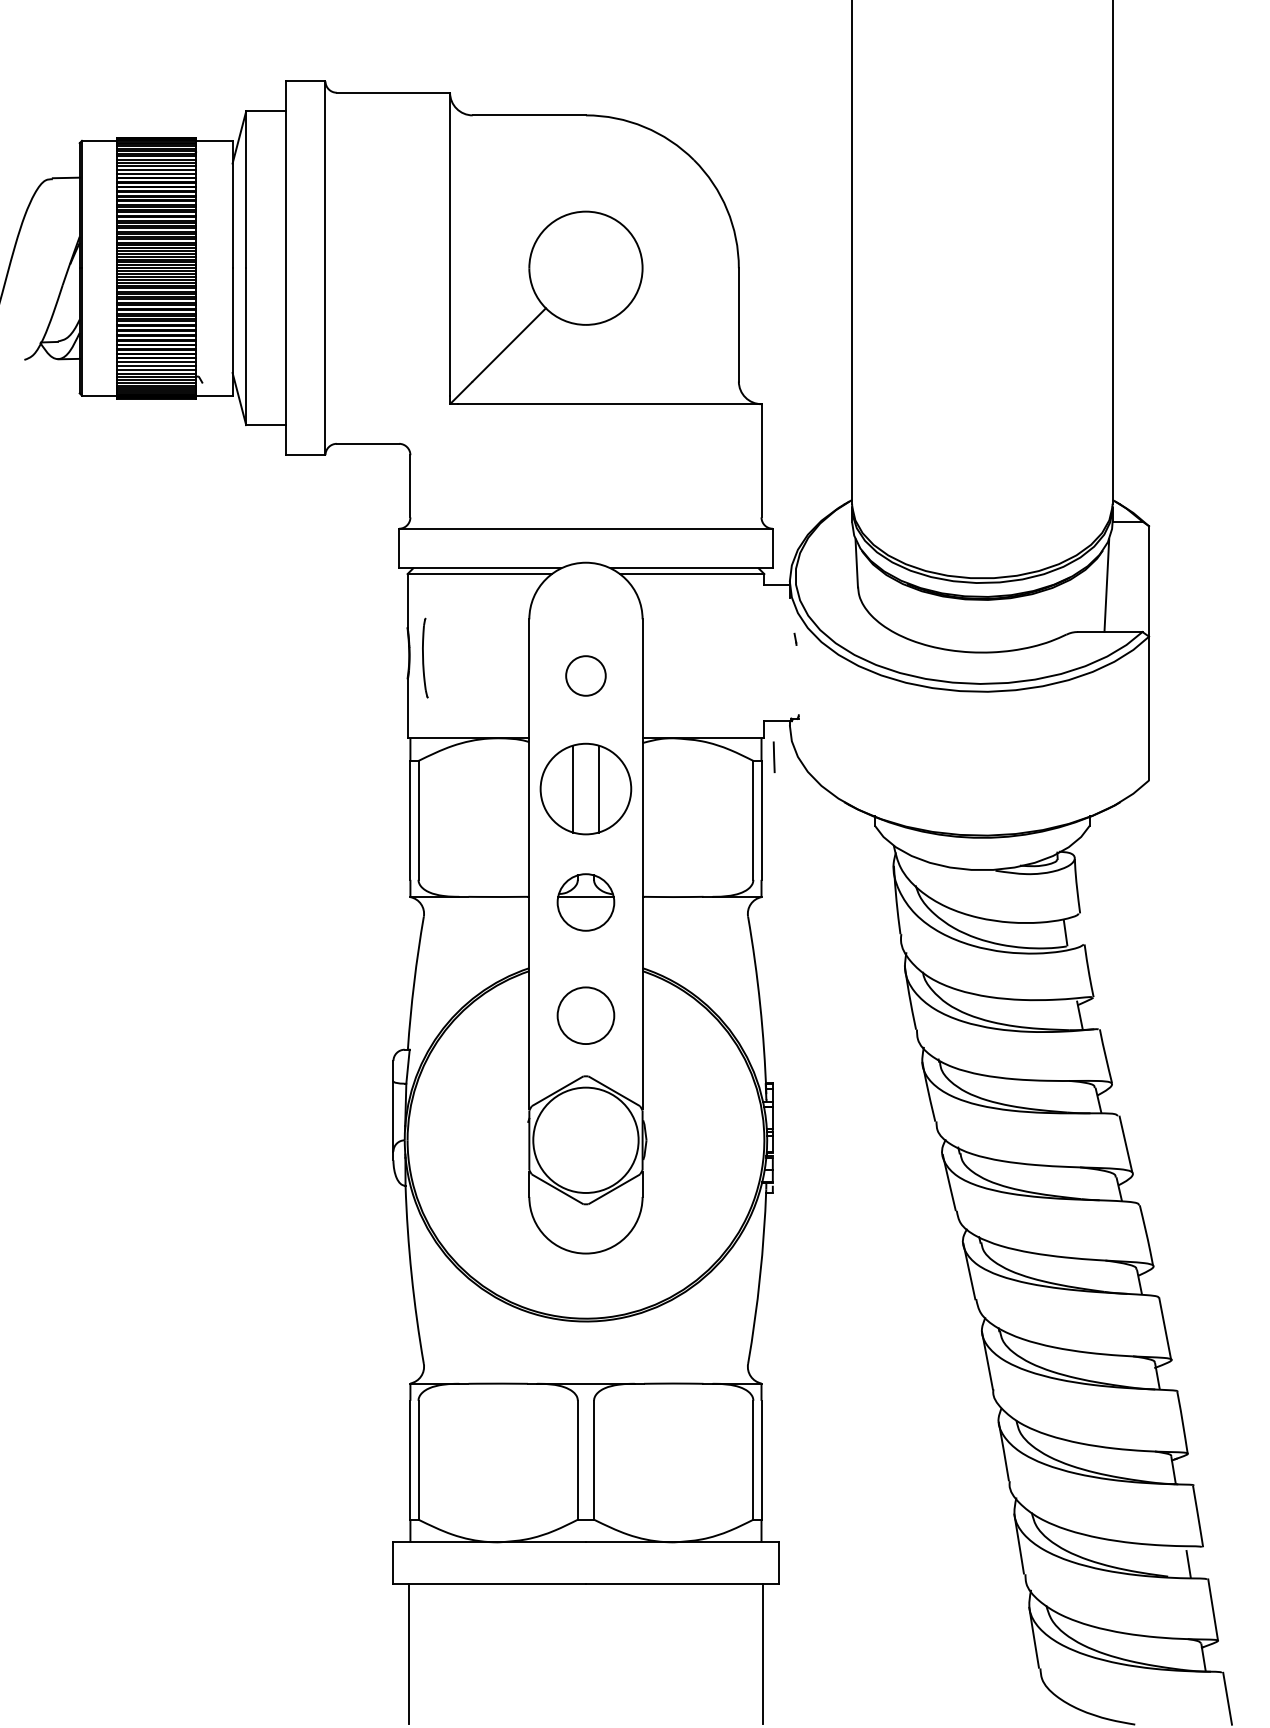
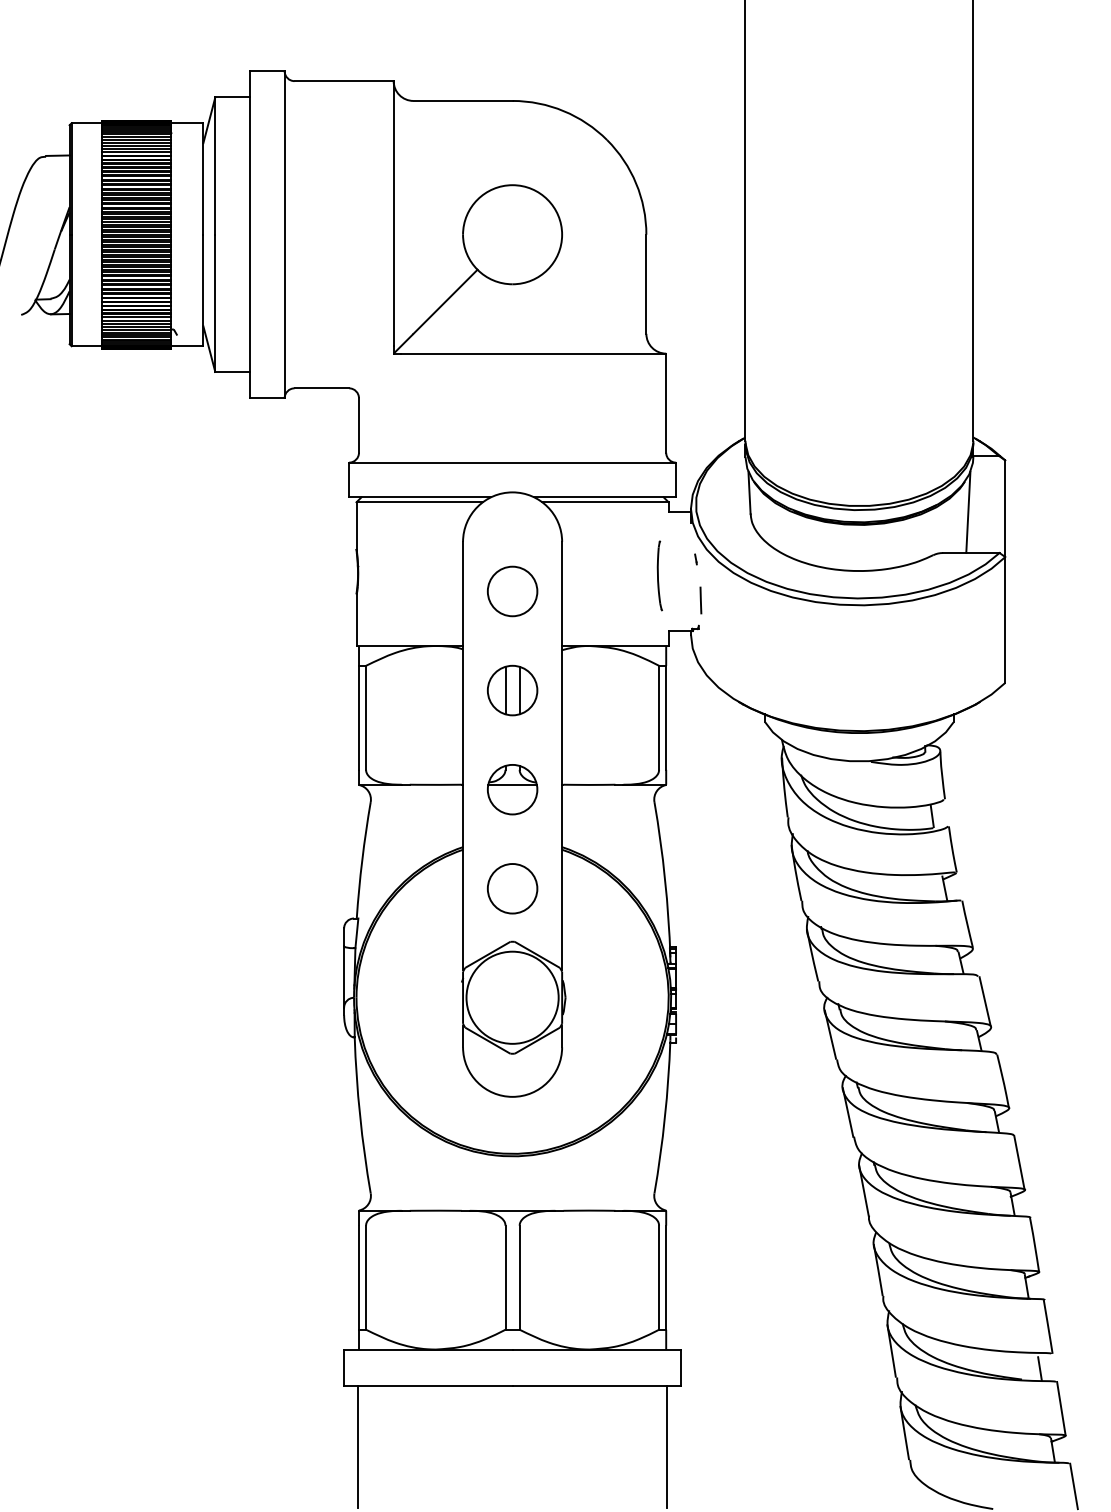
part: (425, 657) -> (660, 575), moved
circle: (585, 675) -> (512, 591), size x1.43
line: (773, 757) -> (700, 600), moved
part: (585, 789) -> (512, 690), size x0.62

